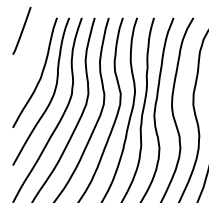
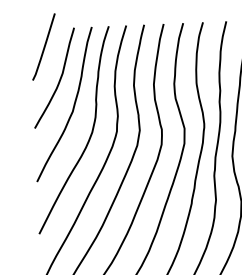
curve: (31, 54) -> (58, 79), added

